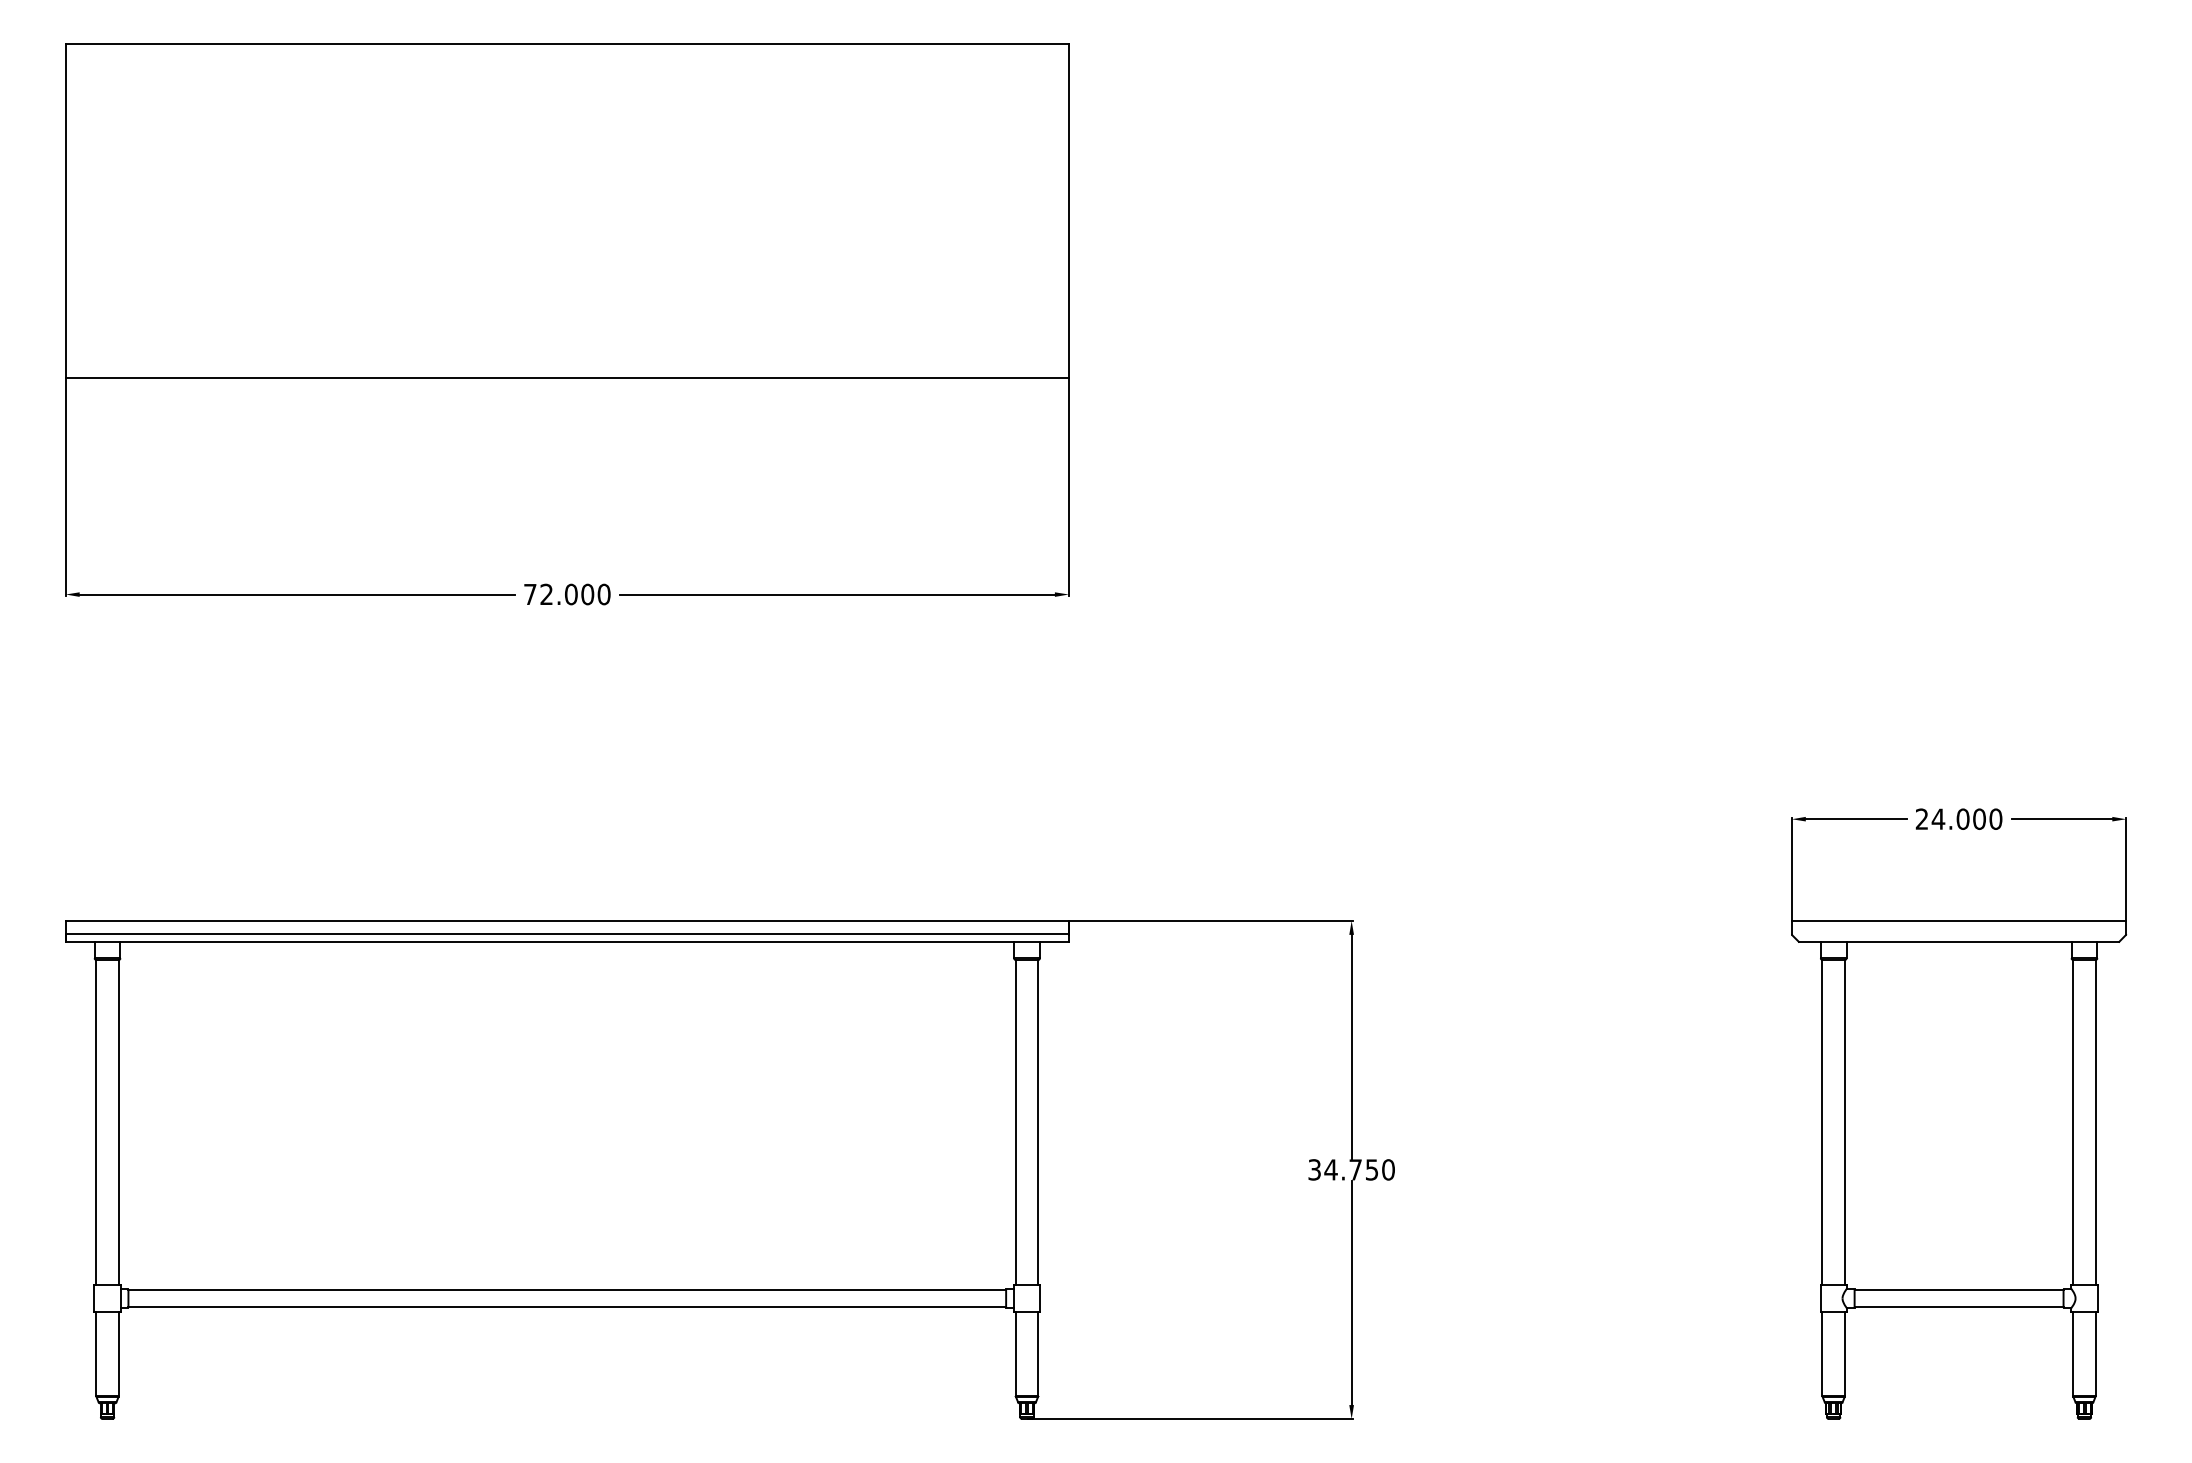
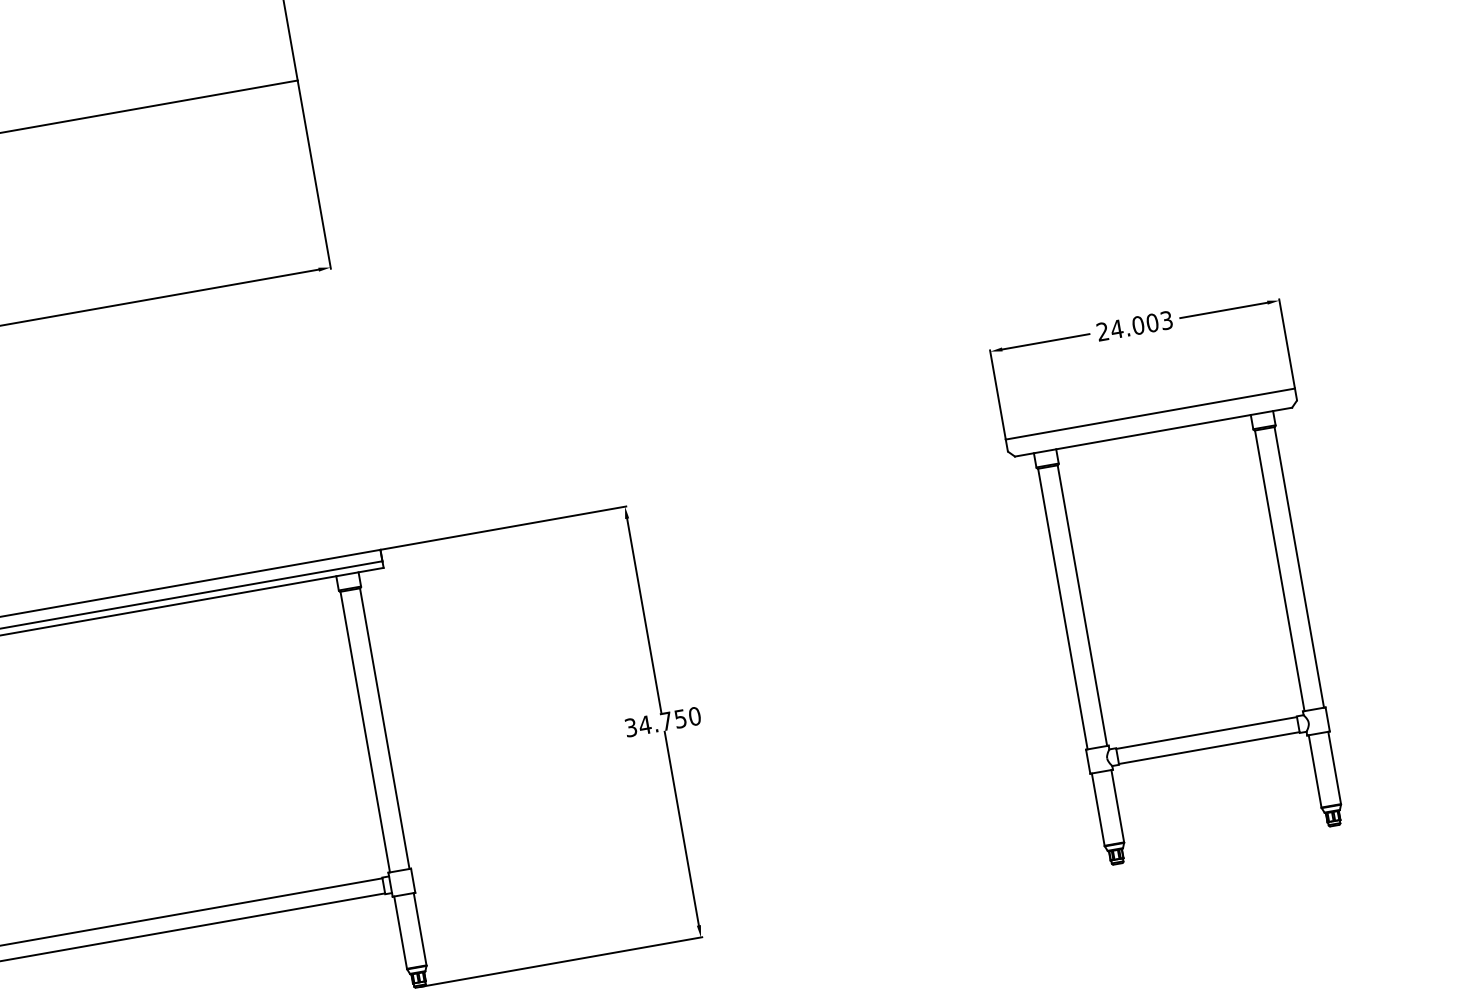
text: (1995, 818) -> (1166, 319), 24.000 -> 24.003

